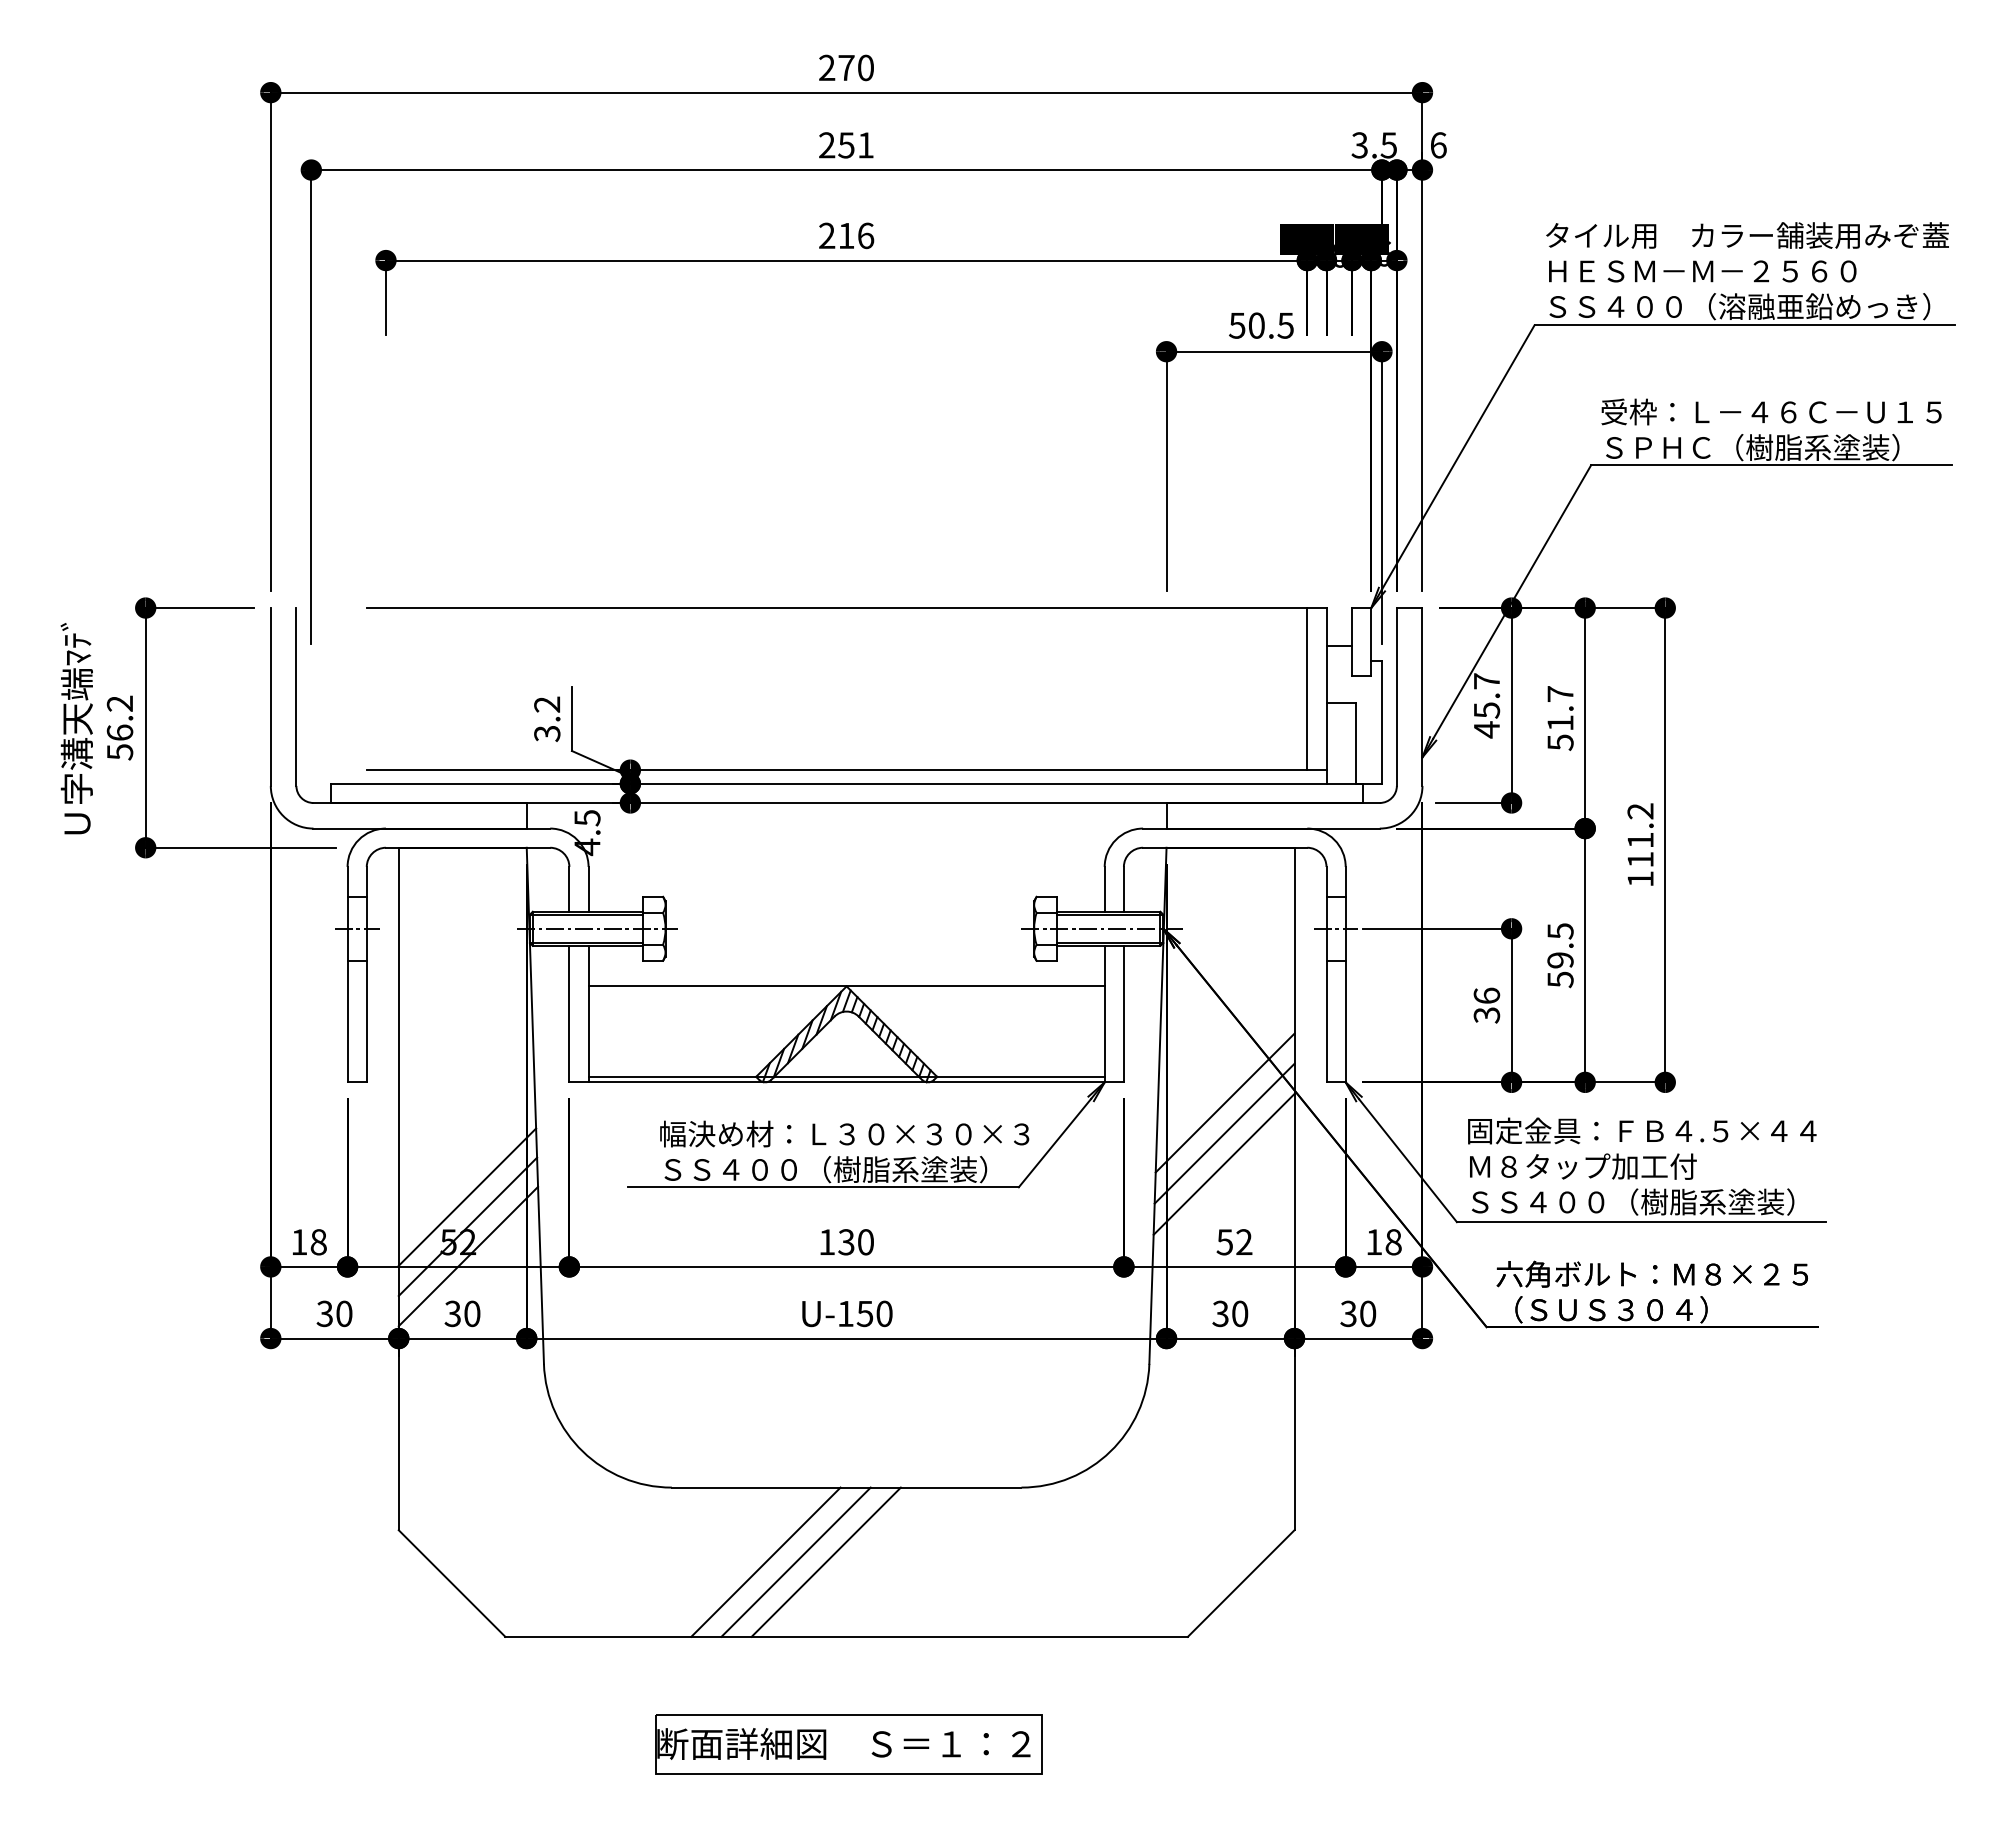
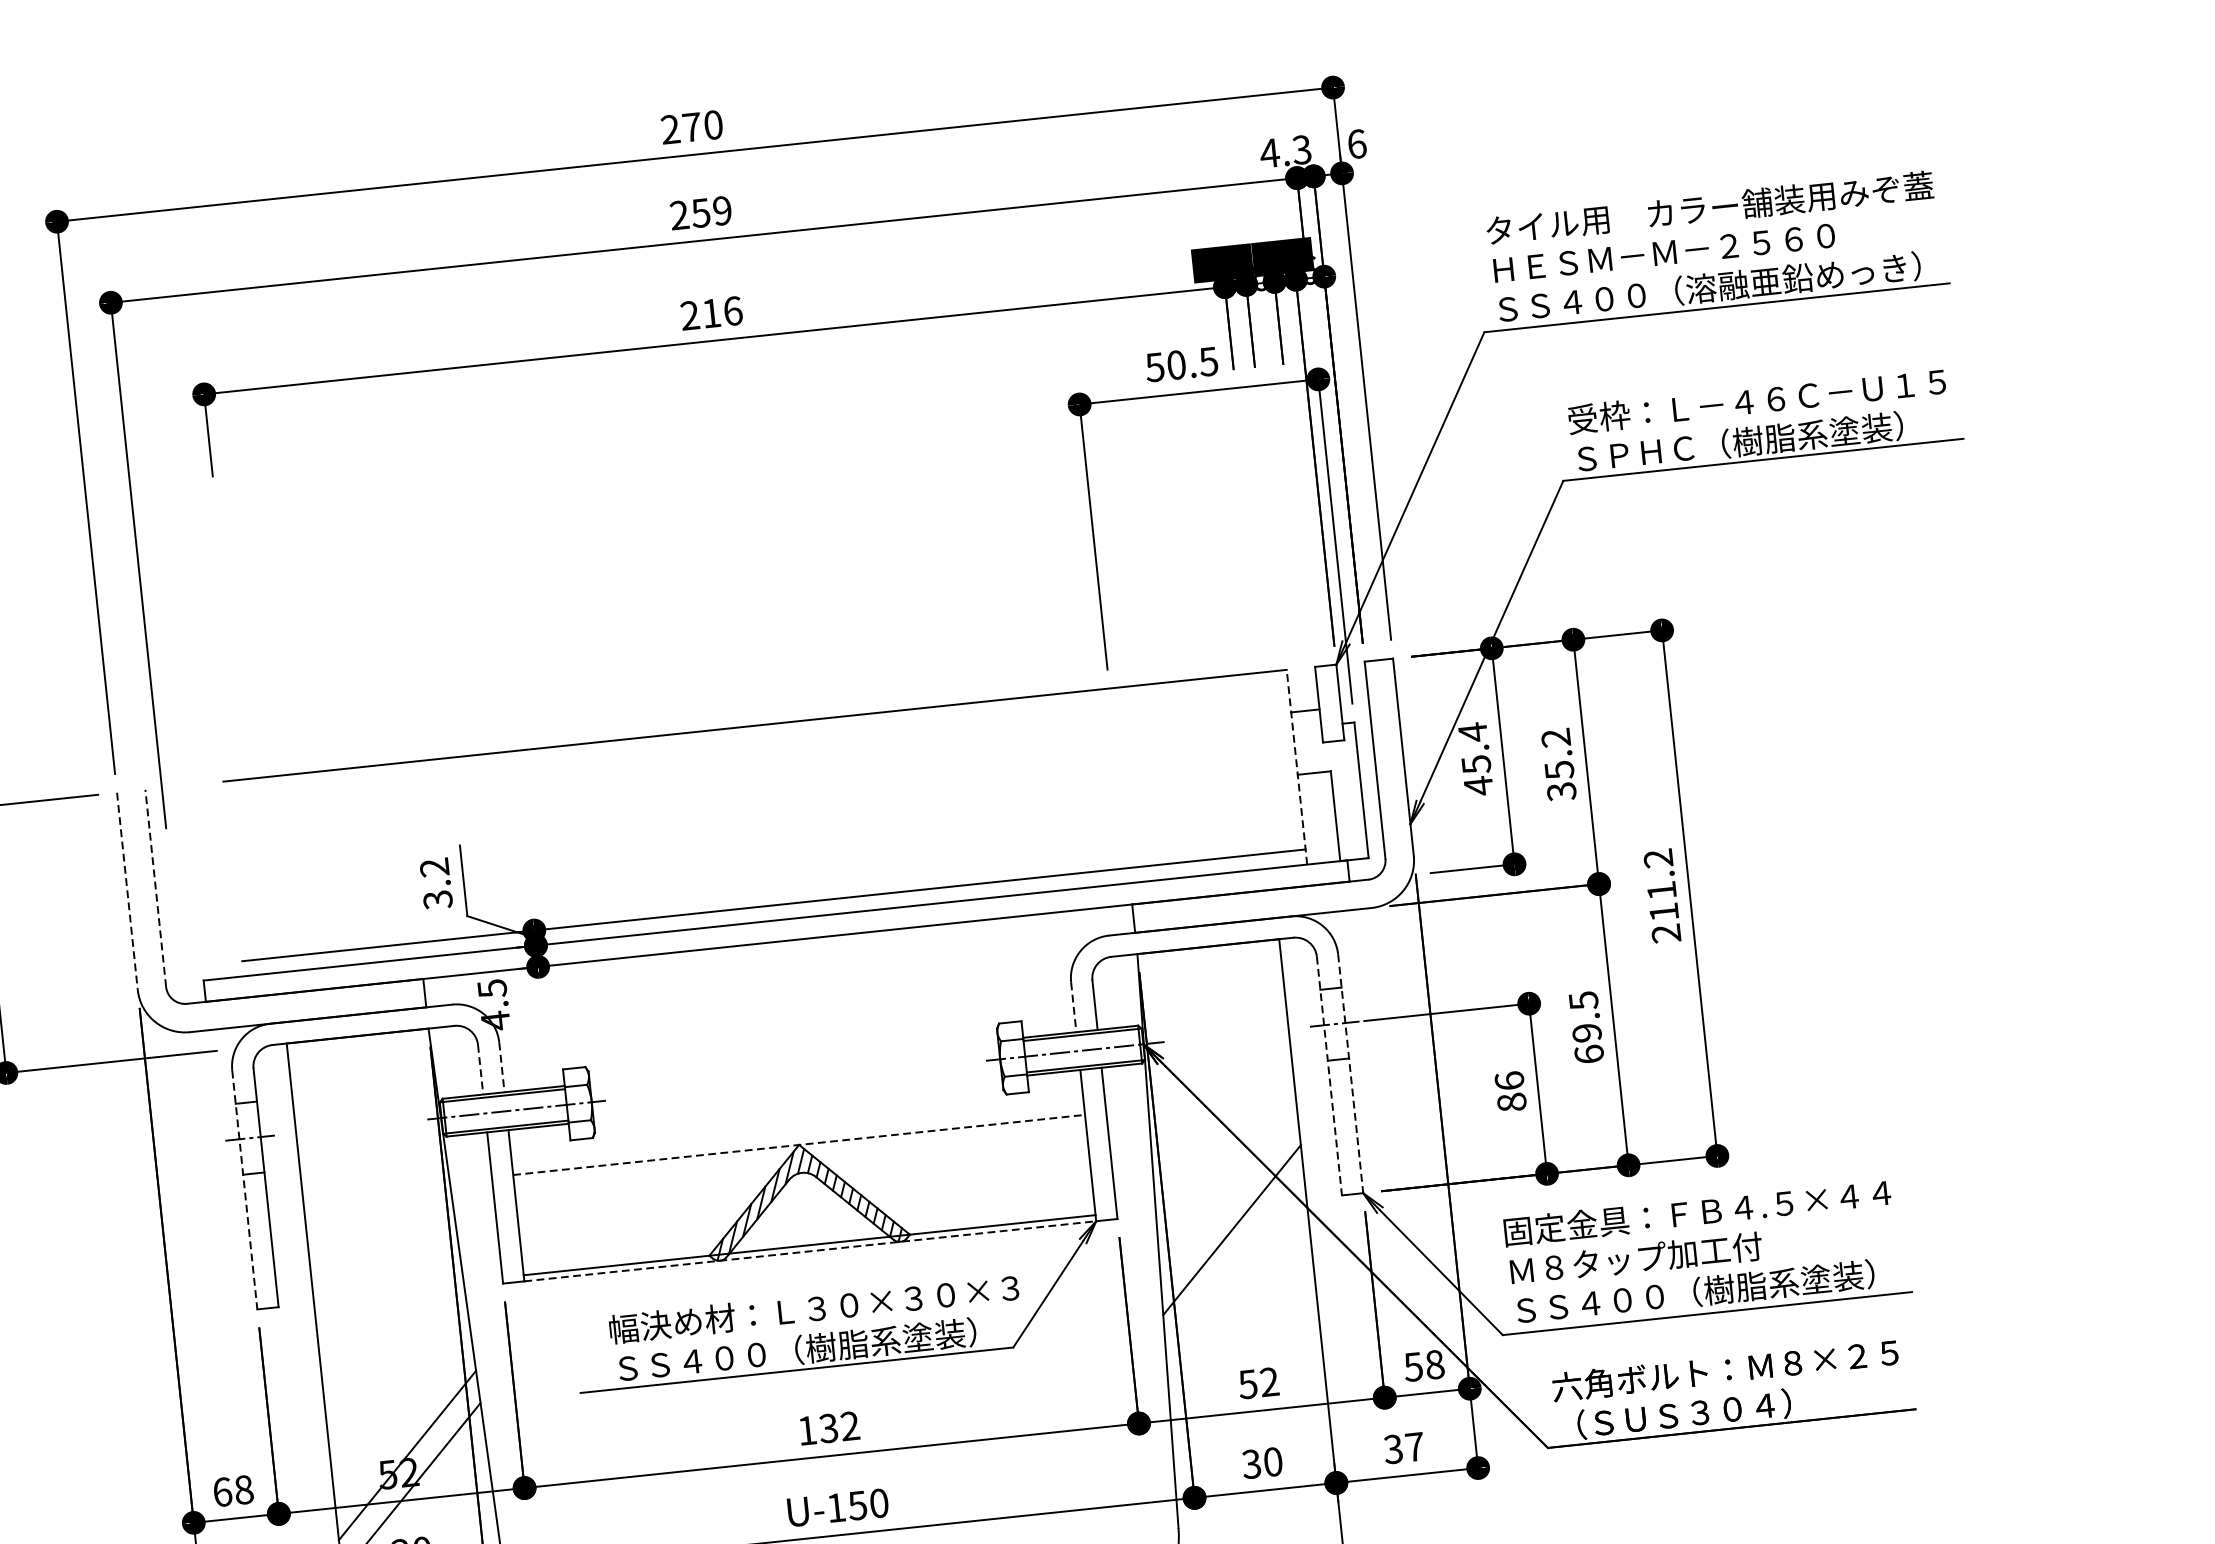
text: (865, 145) -> (722, 211), 251 -> 259
text: (1373, 145) -> (1284, 151), 3.5 -> 4.3
text: (1486, 681) -> (1472, 732), 45.7 -> 45.4
line: (1307, 689) -> (1275, 762), removed
line: (1326, 695) -> (1296, 766), solid -> dashed
line: (270, 696) -> (127, 890), solid -> dashed
line: (296, 696) -> (155, 887), solid -> dashed
text: (1560, 717) -> (1558, 763), 51.7 -> 35.2
text: (1640, 879) -> (1666, 934), 111.2 -> 211.2
line: (569, 889) -> (480, 1069), solid -> dashed
line: (588, 889) -> (501, 1067), solid -> dashed
line: (1104, 889) -> (1073, 1007), solid -> dashed
line: (347, 974) -> (244, 1189), solid -> dashed
line: (1326, 974) -> (1329, 1075), solid -> dashed
line: (1345, 974) -> (1350, 1073), solid -> dashed
text: (1560, 979) -> (1589, 1054), 59.5 -> 69.5
line: (847, 986) -> (800, 1144), solid -> dashed
text: (1486, 1015) -> (1511, 1102), 36 -> 86
line: (847, 1082) -> (811, 1251), solid -> dashed
line: (1224, 1133) -> (1234, 1263), removed
line: (1223, 1163) -> (1237, 1297), removed
line: (467, 1196) -> (403, 1421), removed
text: (299, 1242) -> (222, 1492), 18 -> 68
text: (865, 1242) -> (849, 1426), 130 -> 132
text: (1373, 1242) -> (1412, 1367), 18 -> 58
text: (1368, 1313) -> (1415, 1446), 30 -> 37

